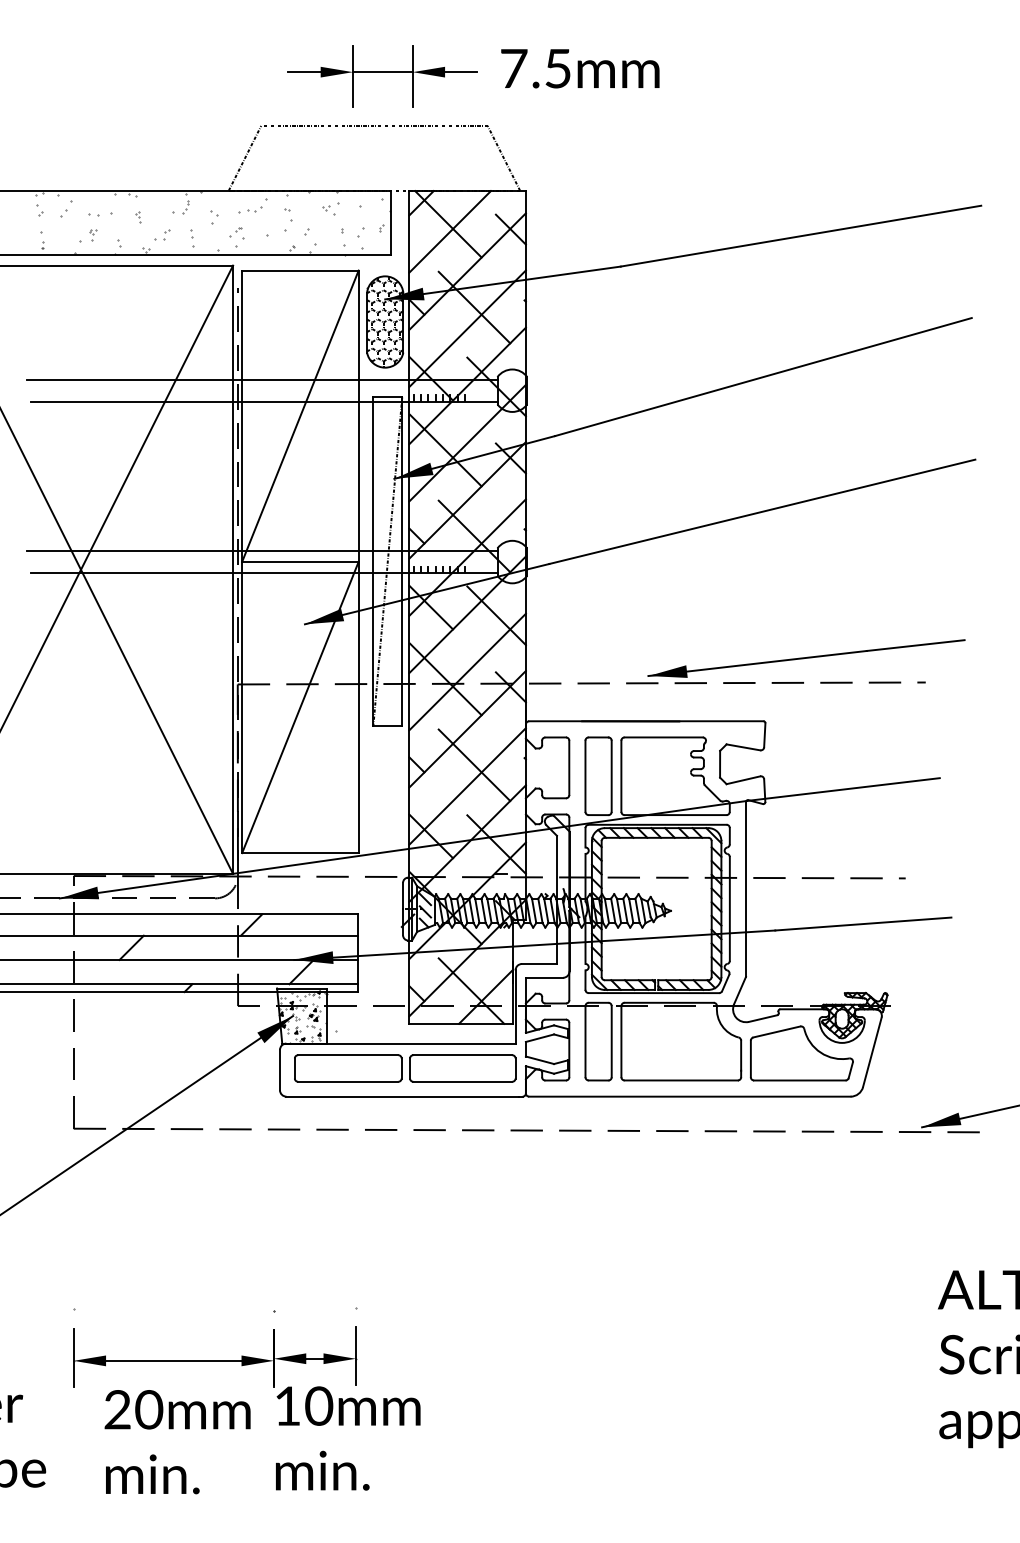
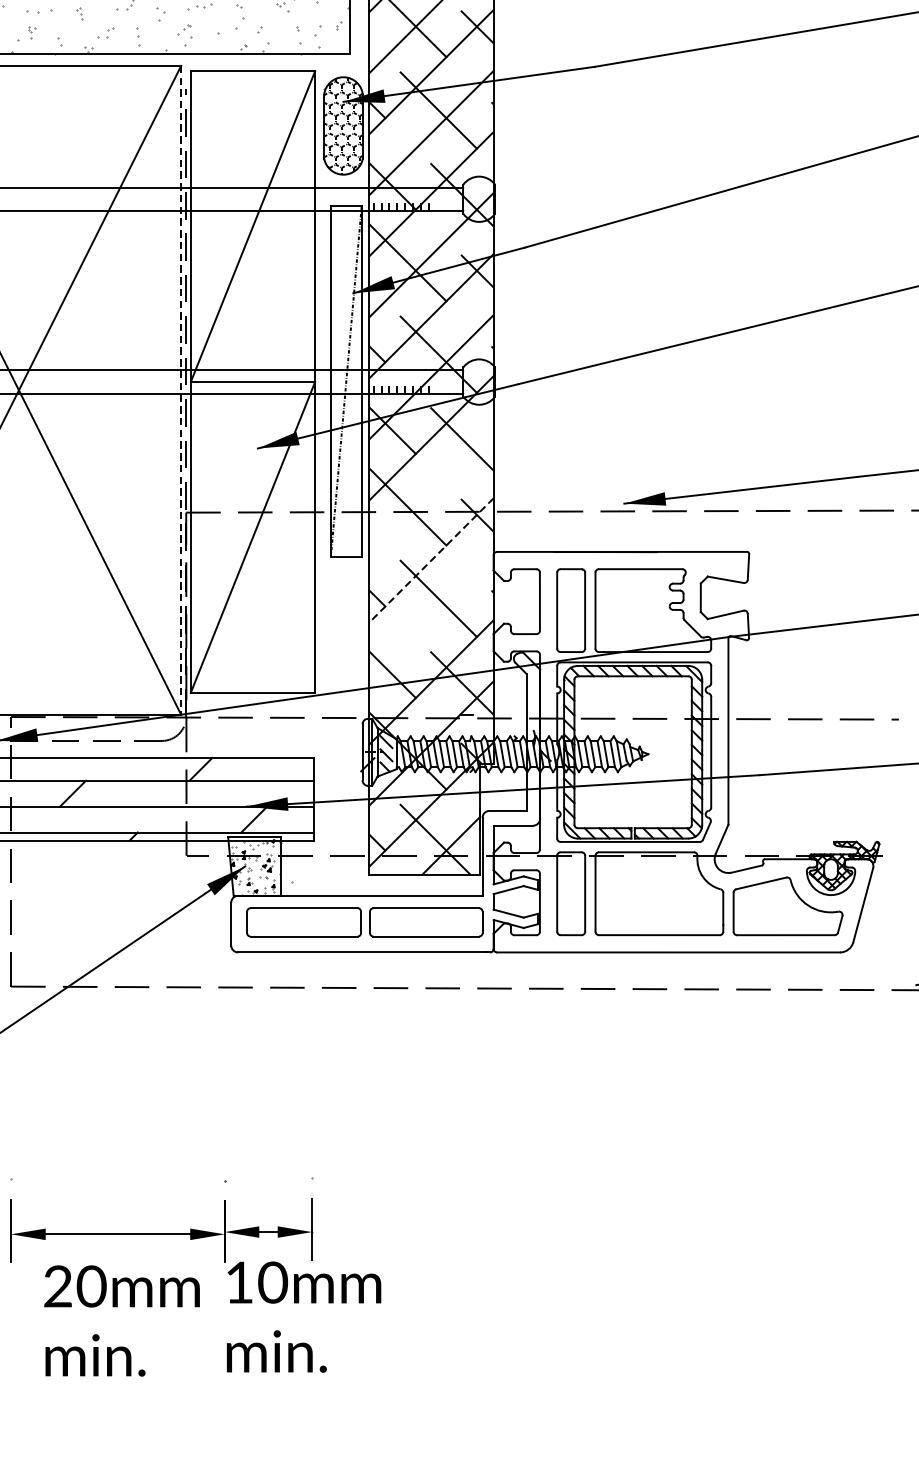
line: (233, 570) -> (181, 391), solid -> dashed
line: (467, 671) -> (431, 498), removed
line: (467, 729) -> (431, 560), solid -> dashed
line: (467, 786) -> (431, 621), removed

